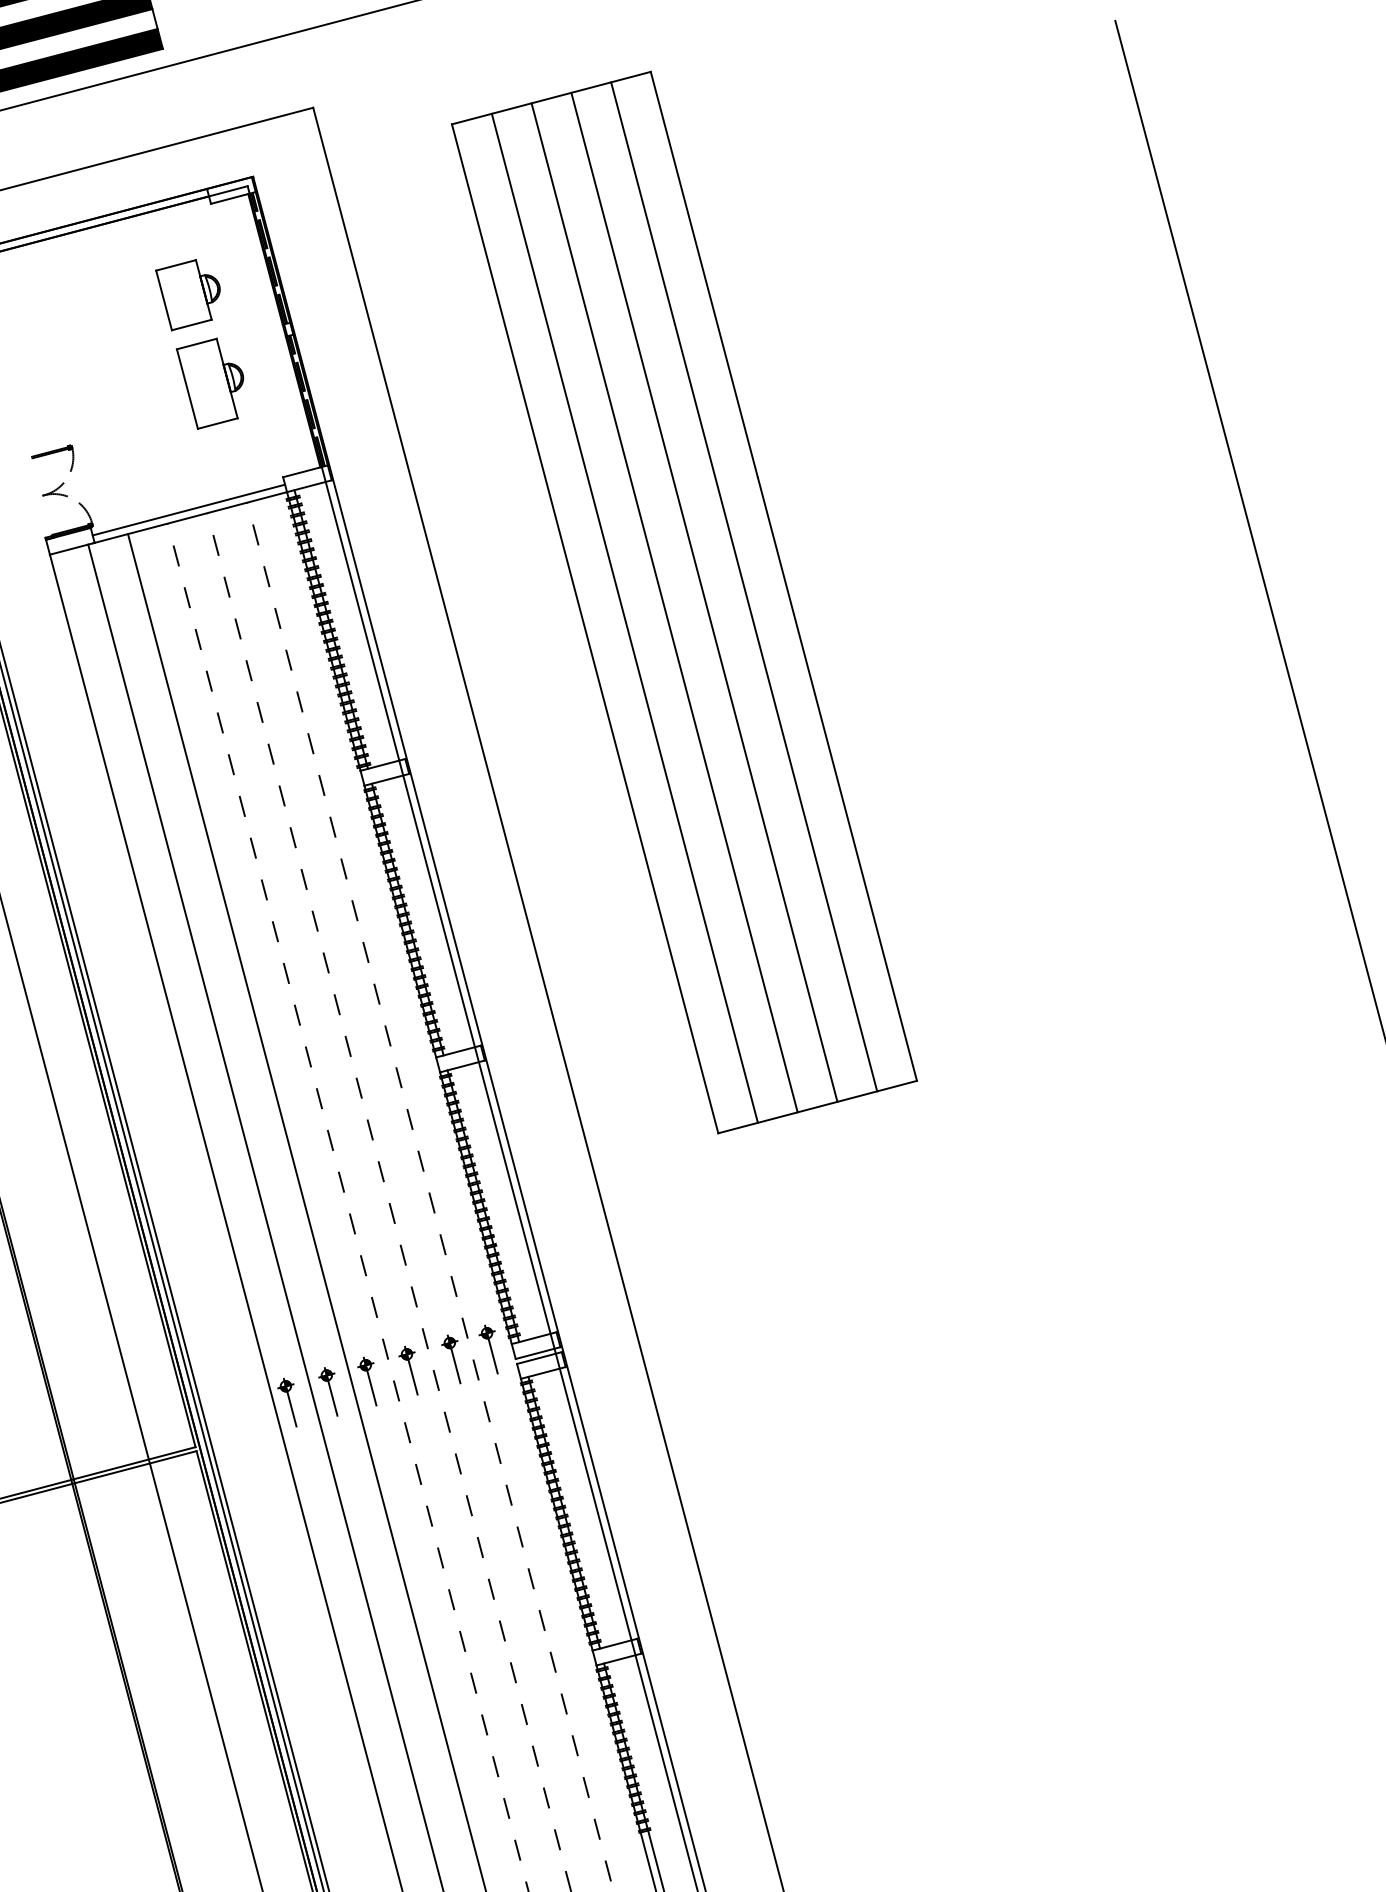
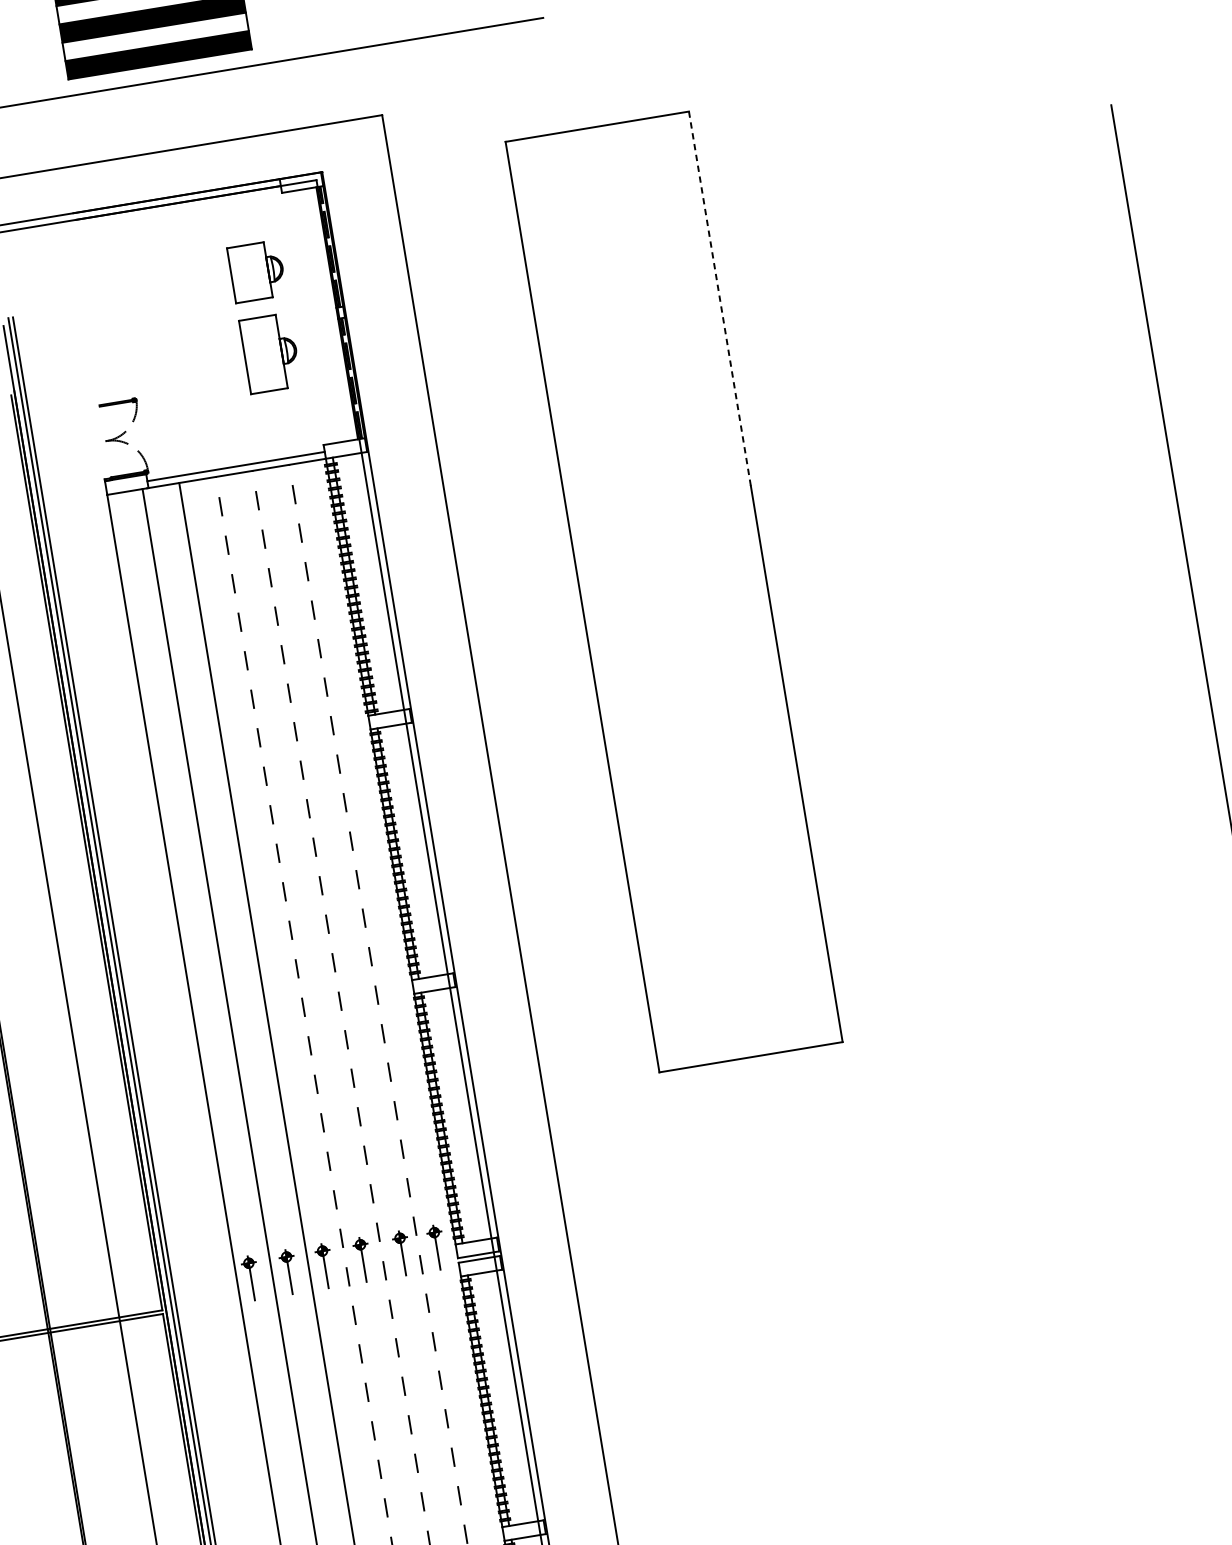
line: (704, 274) -> (720, 298), solid -> dashed
line: (744, 586) -> (729, 582), removed
line: (704, 596) -> (692, 588), removed
line: (664, 607) -> (655, 594), removed
line: (624, 617) -> (618, 600), removed

